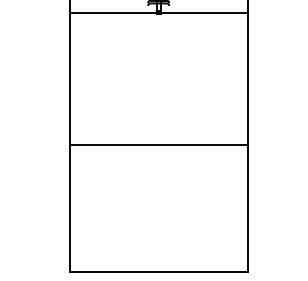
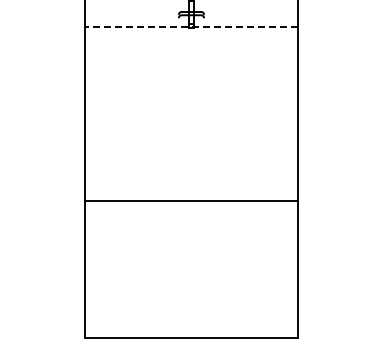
line: (158, 13) -> (191, 27), solid -> dashed
line: (158, 145) -> (191, 200), moved

